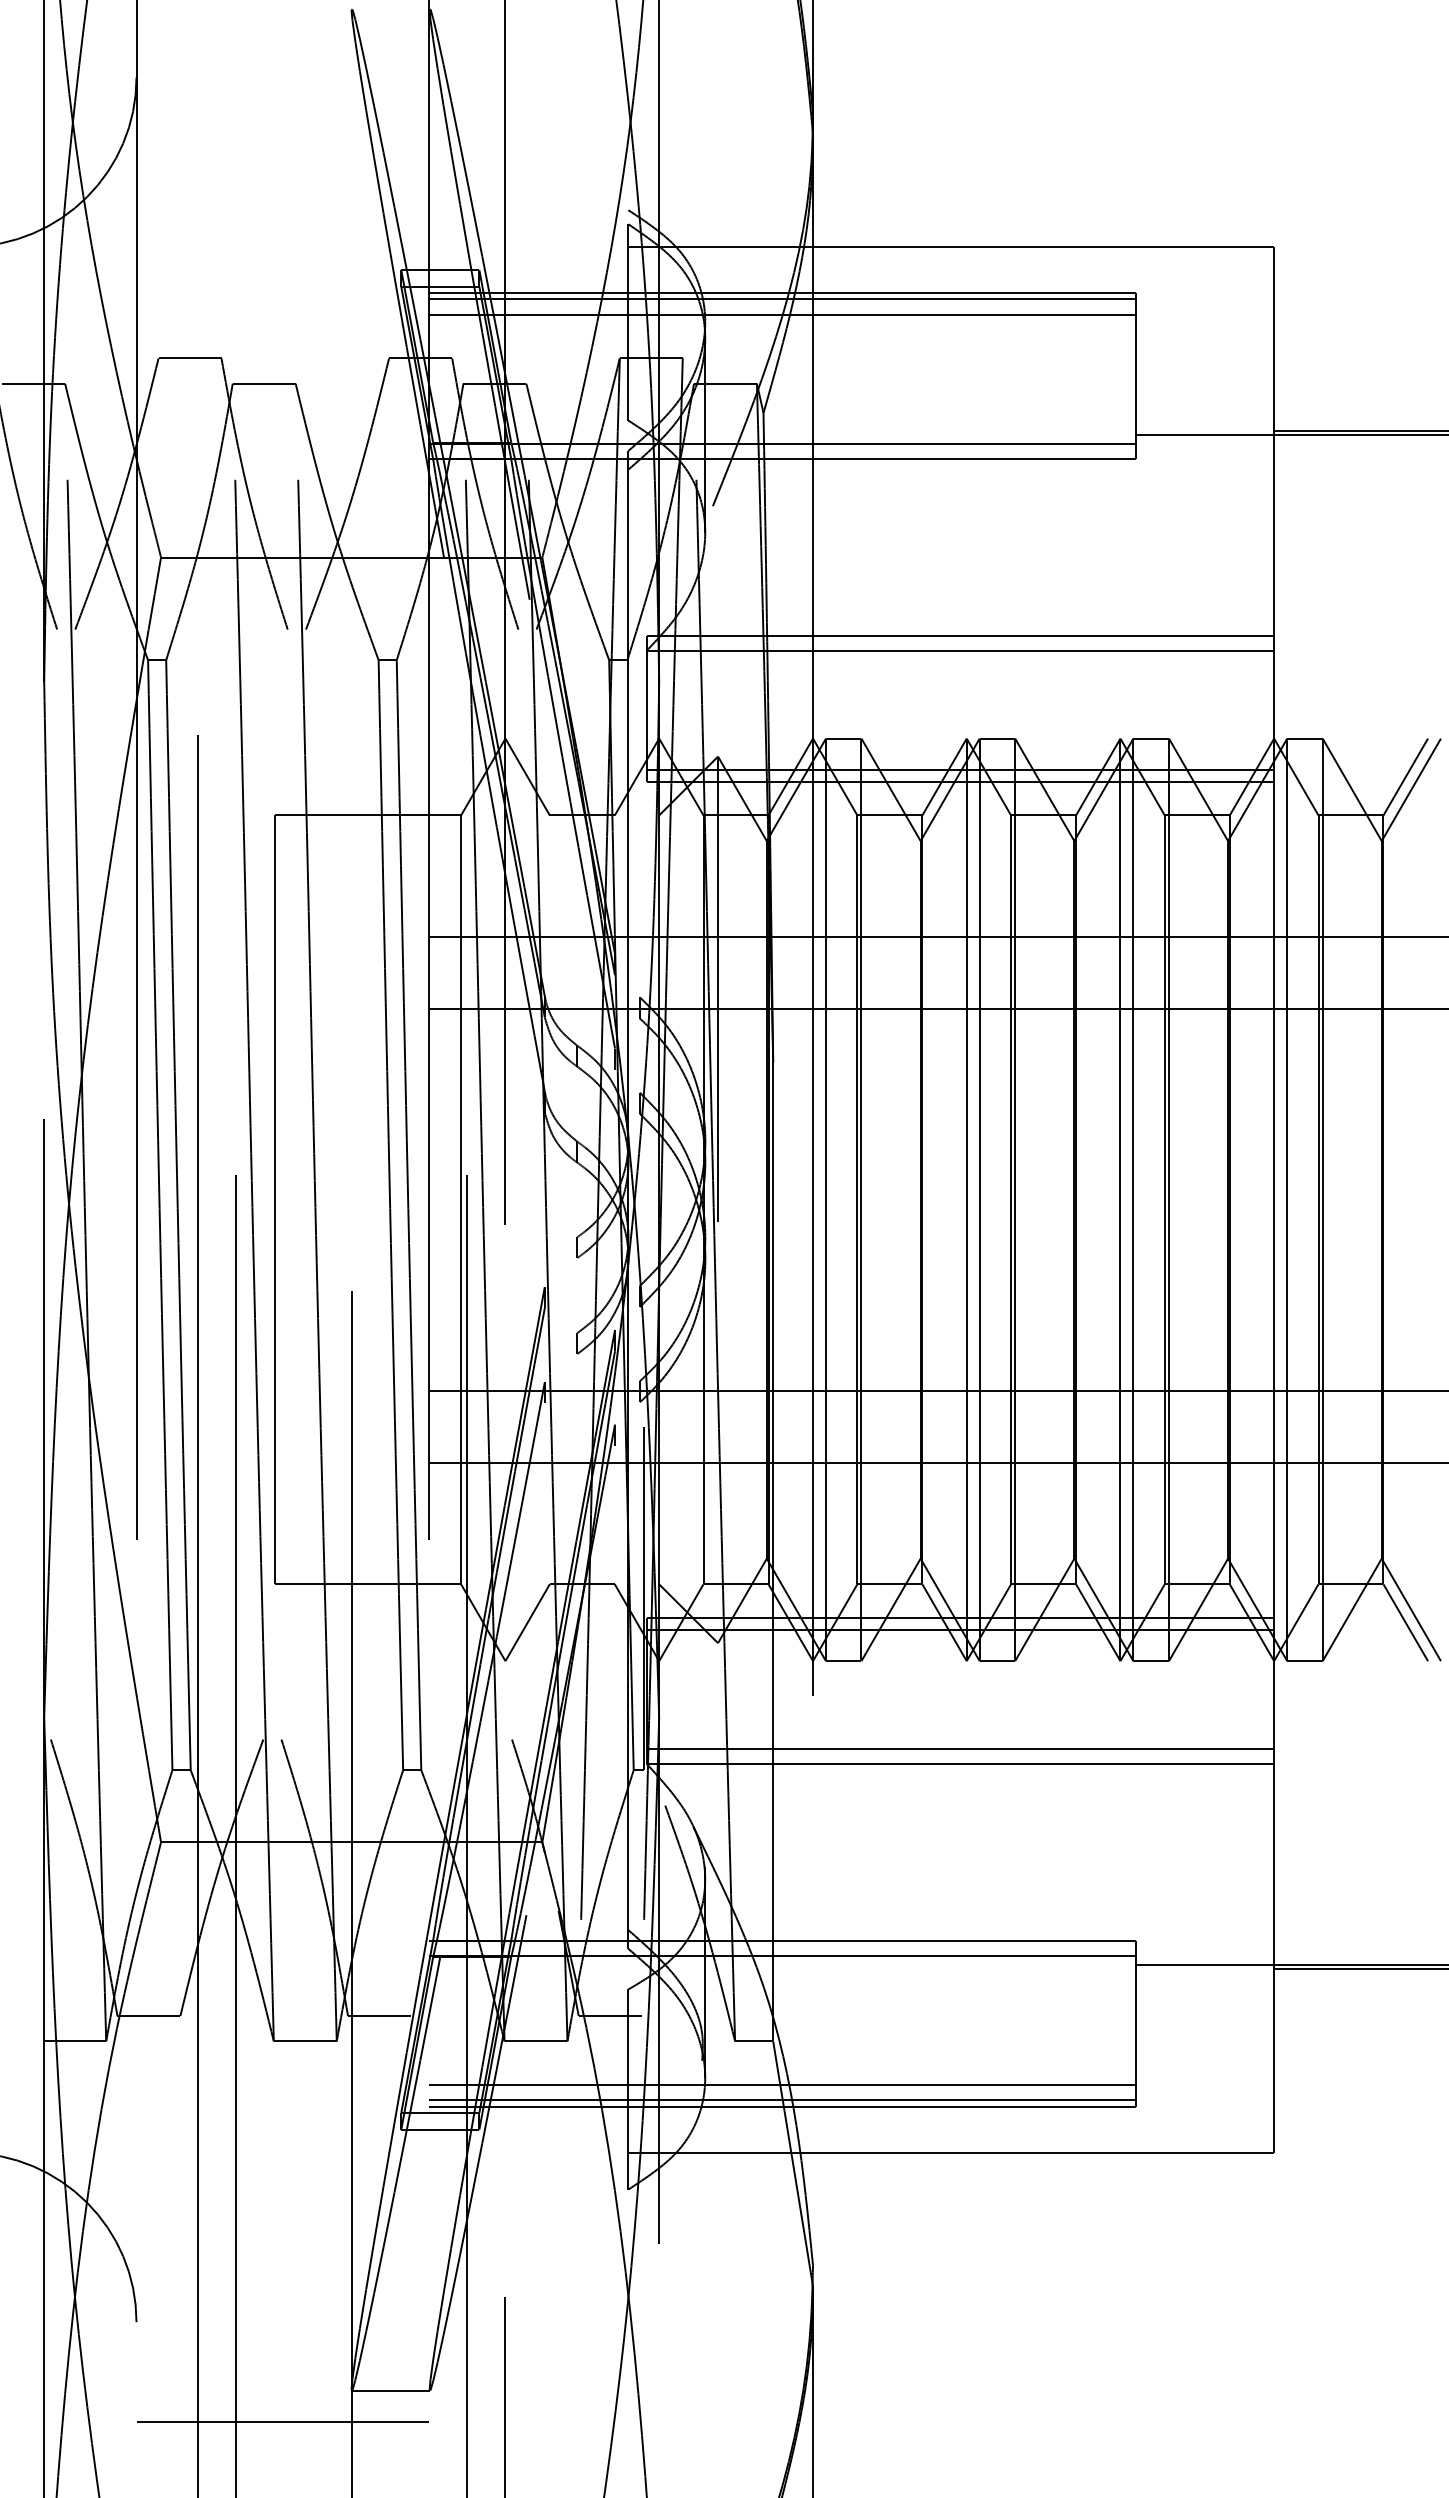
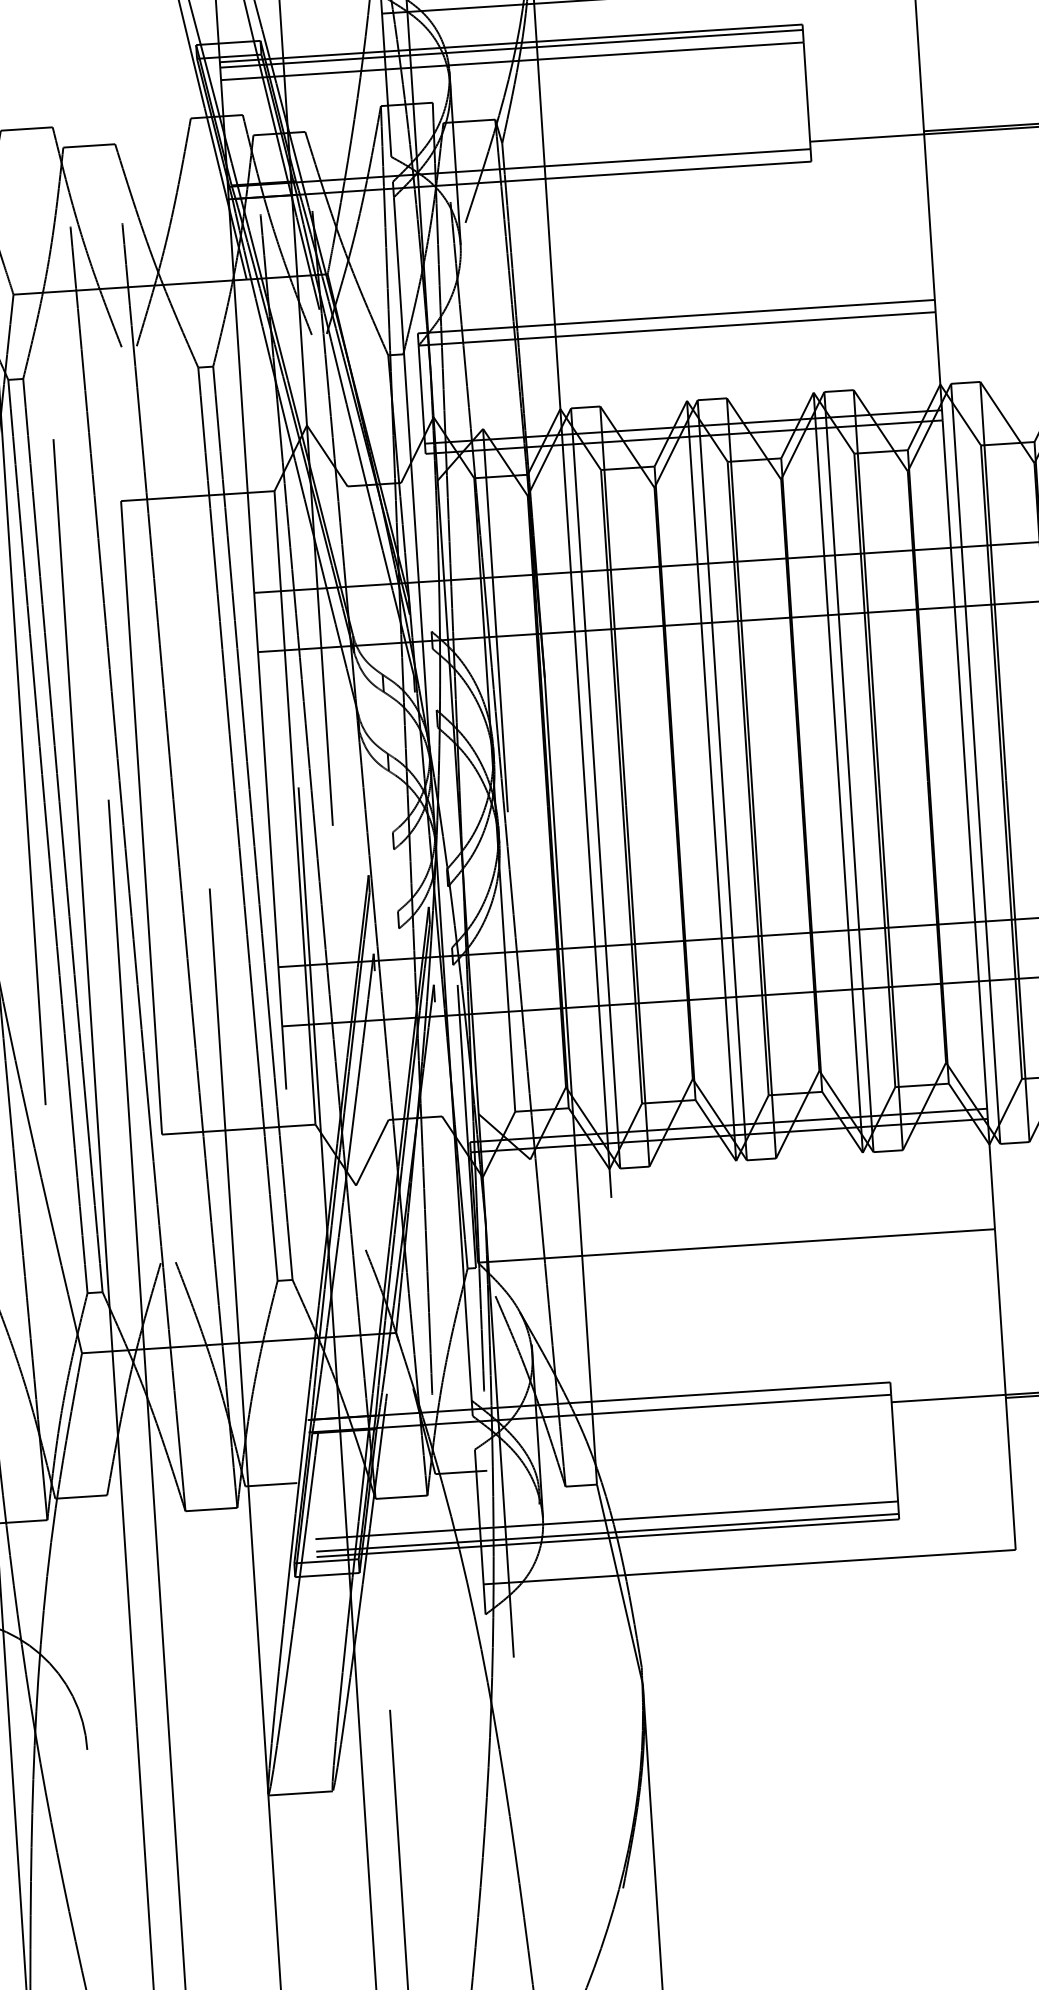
line: (960, 1748) -> (735, 1233), removed
line: (282, 2422) -> (212, 1824), removed

